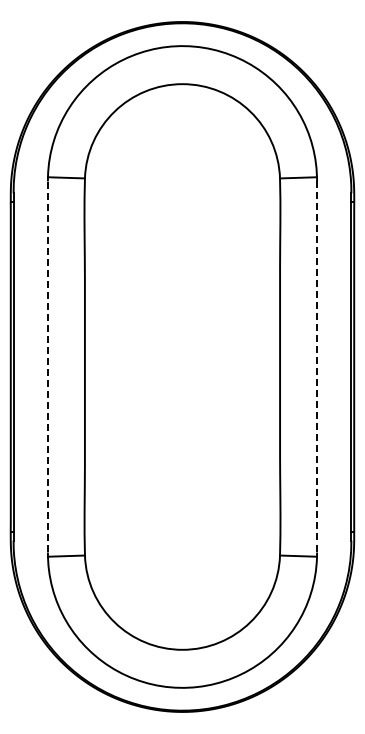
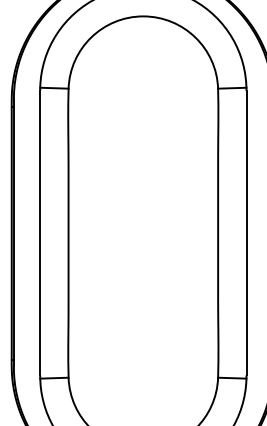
line: (47, 366) -> (39, 232), dashed -> solid
line: (317, 367) -> (246, 233), dashed -> solid

